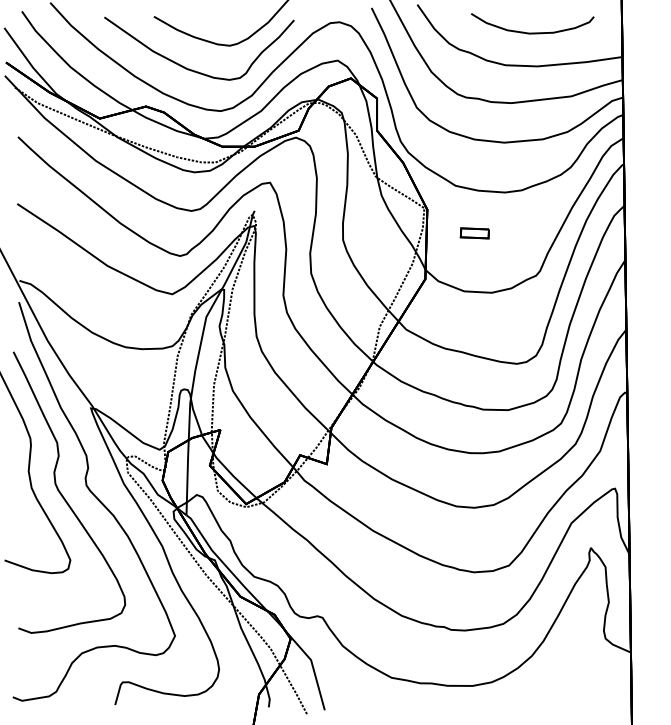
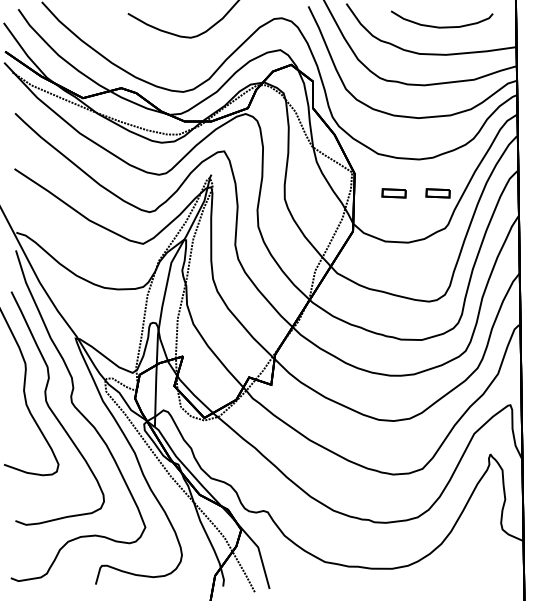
curve: (193, 69) -> (160, 57), removed
part: (527, 233) -> (437, 193), added

